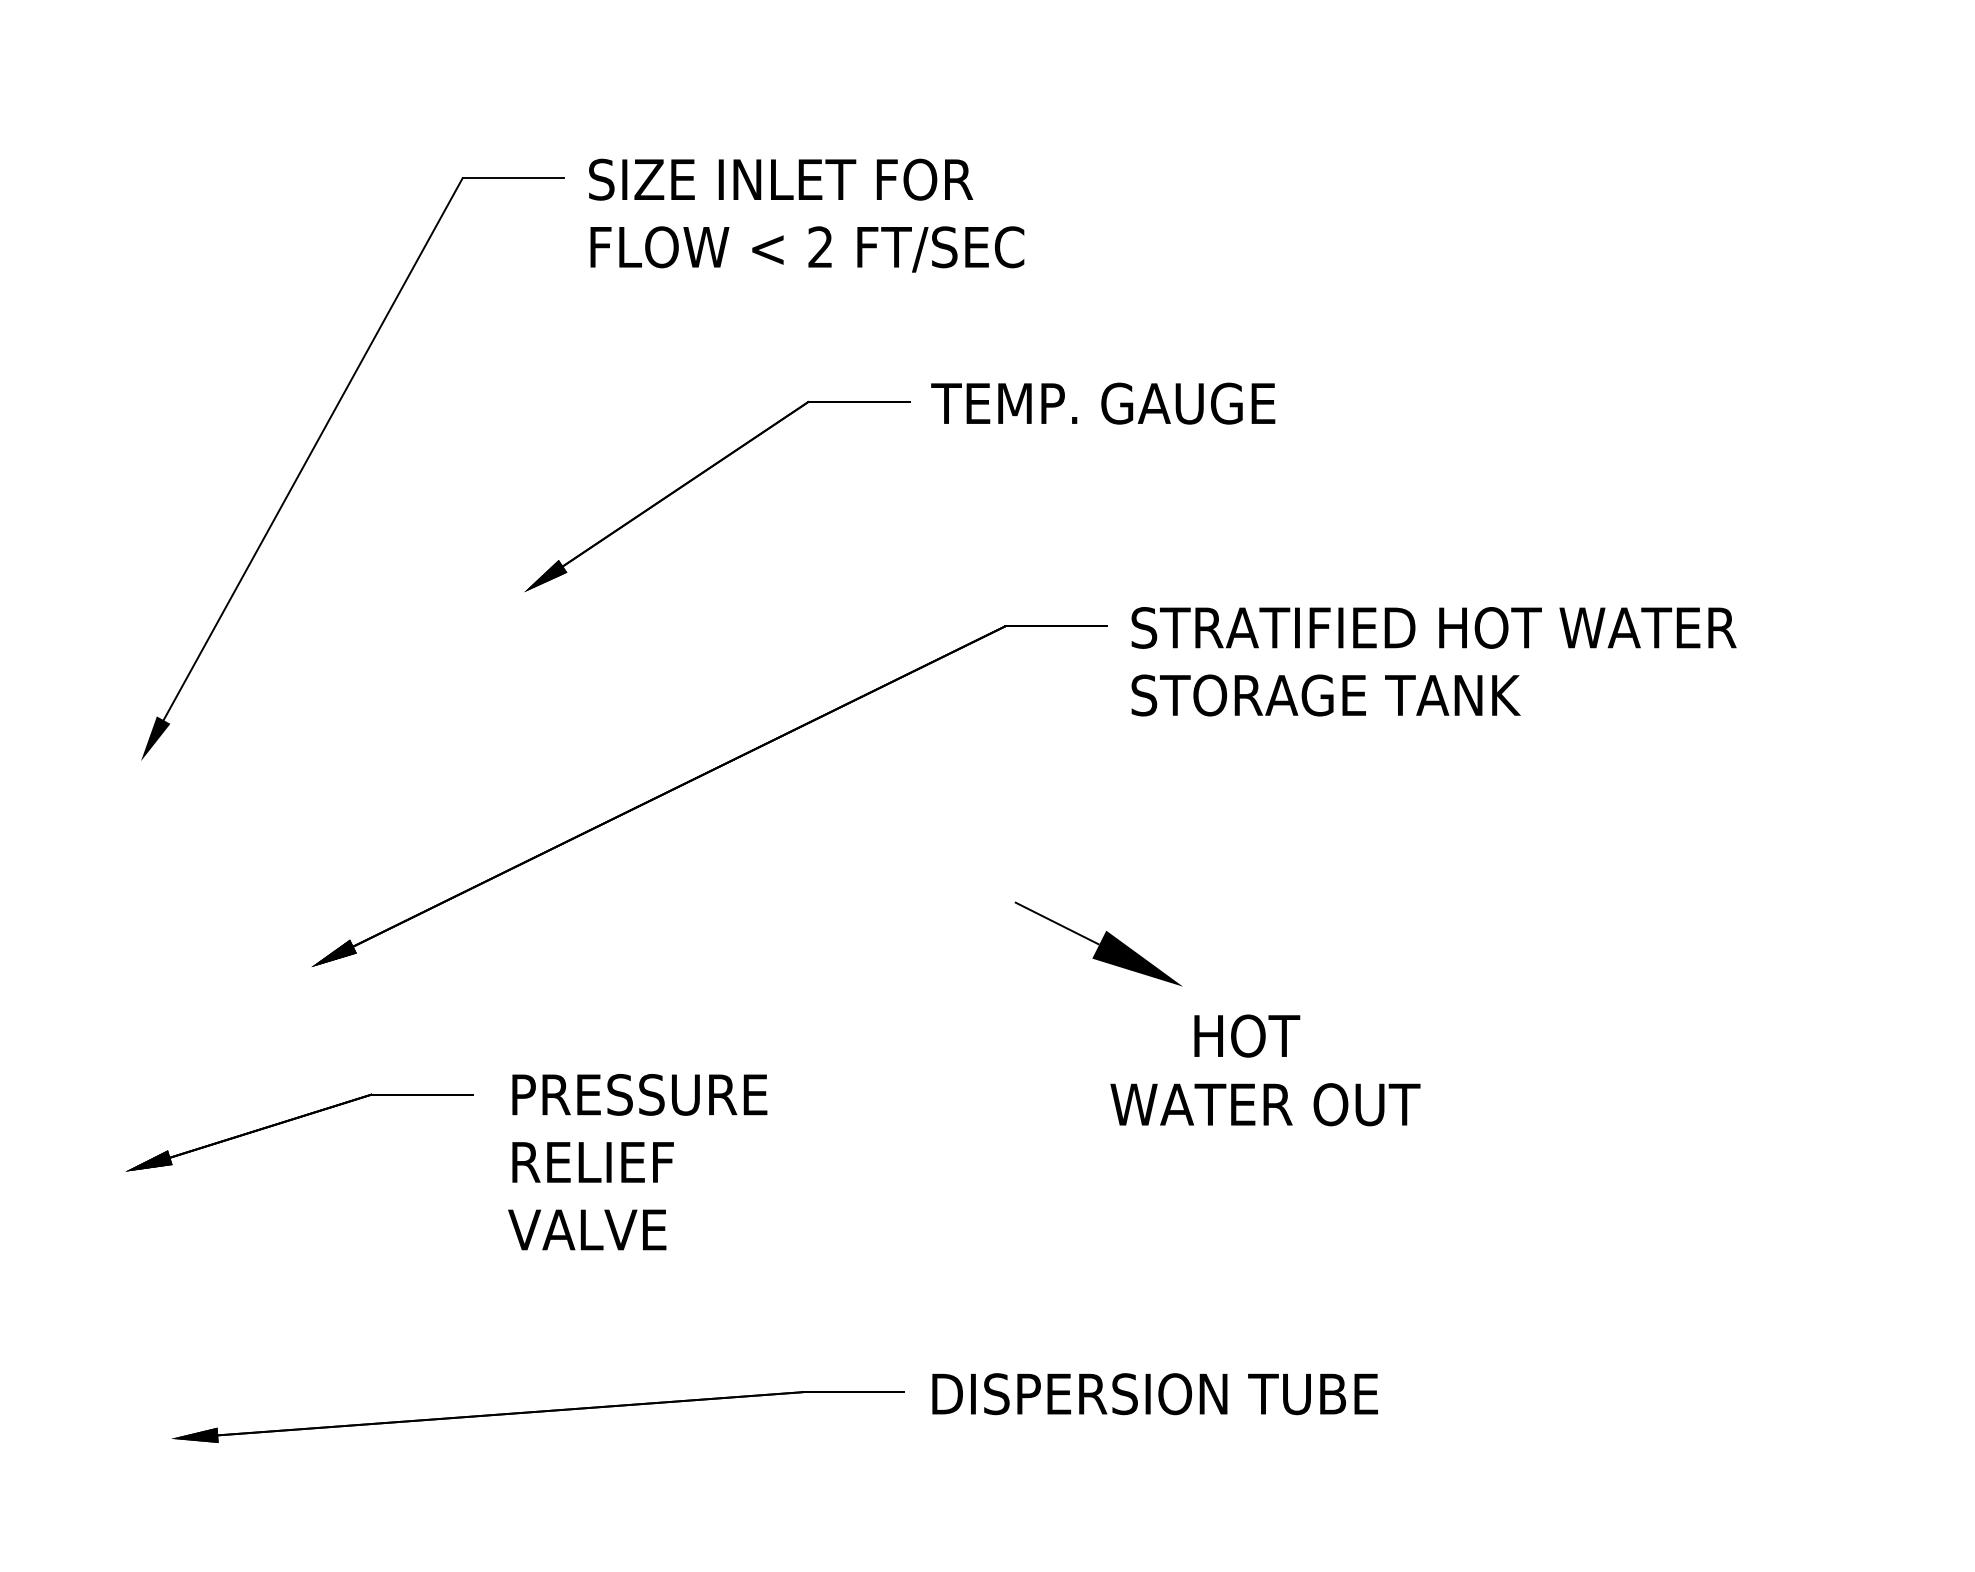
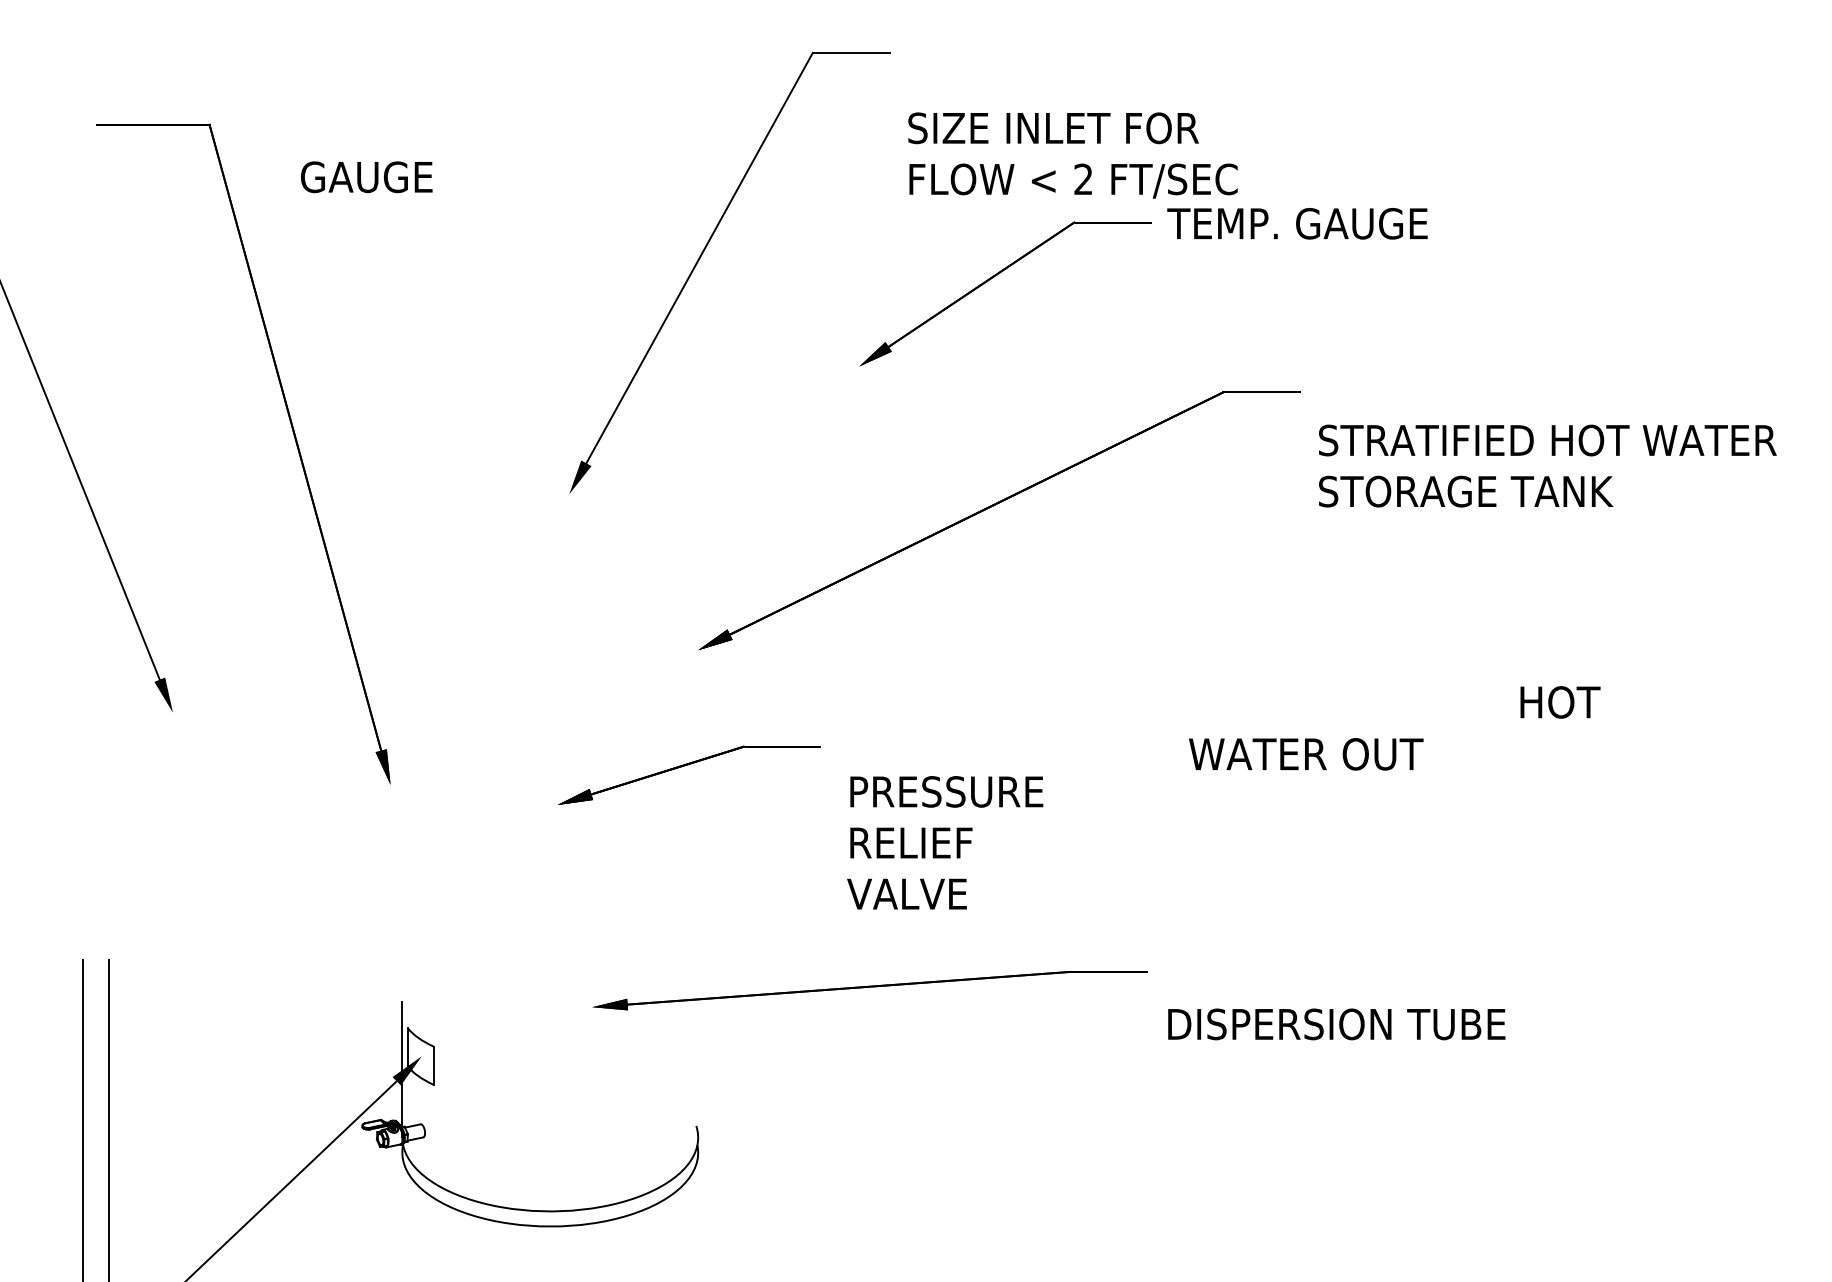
text: (805, 215) -> (1072, 155), moved
text: (1433, 660) -> (1547, 465), moved
part: (1097, 943) -> (1293, 632), removed
text: (1247, 1036) -> (1560, 702), moved
text: (1265, 1104) -> (1306, 754), moved
text: (638, 1161) -> (945, 842), moved
text: (1154, 1394) -> (1336, 1024), moved

